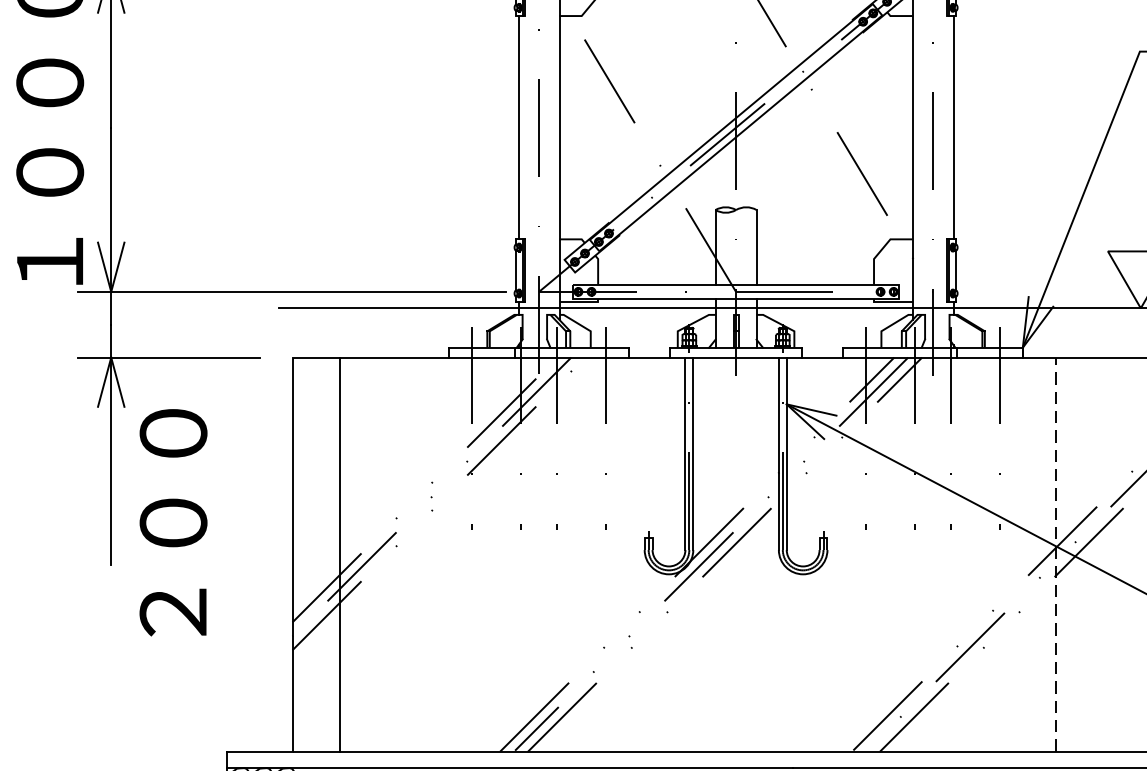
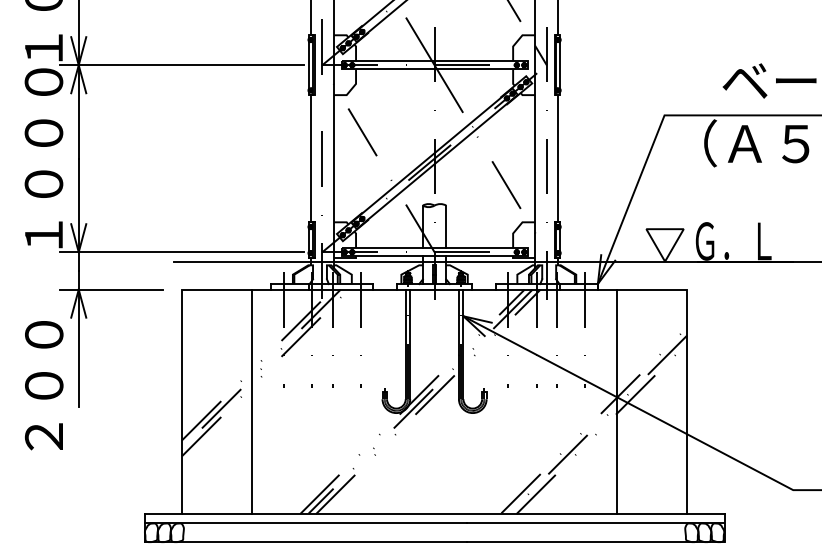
text: (174, 522) -> (44, 385), moved
line: (340, 554) -> (252, 401), moved
line: (1055, 554) -> (616, 401), dashed -> solid

